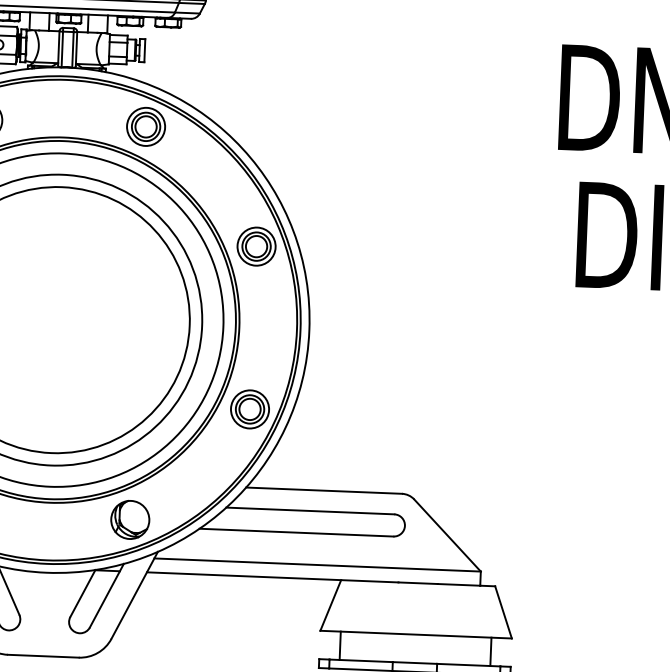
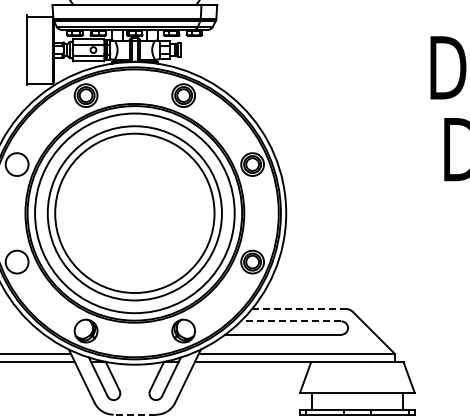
line: (323, 489) -> (298, 308), solid -> dashed
line: (309, 511) -> (290, 321), solid -> dashed
line: (42, 655) -> (134, 414), solid -> dashed

